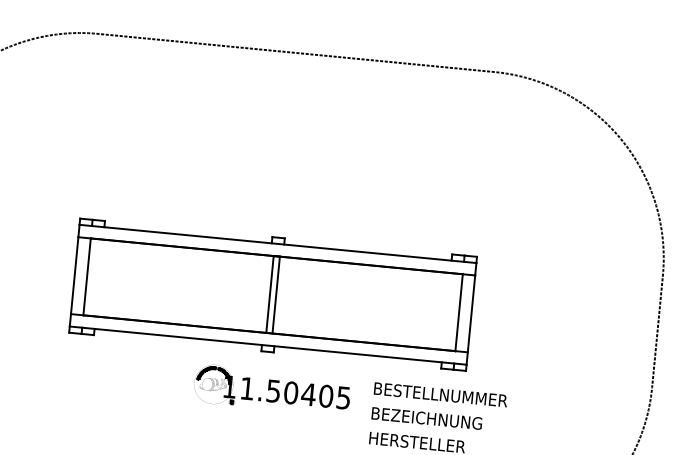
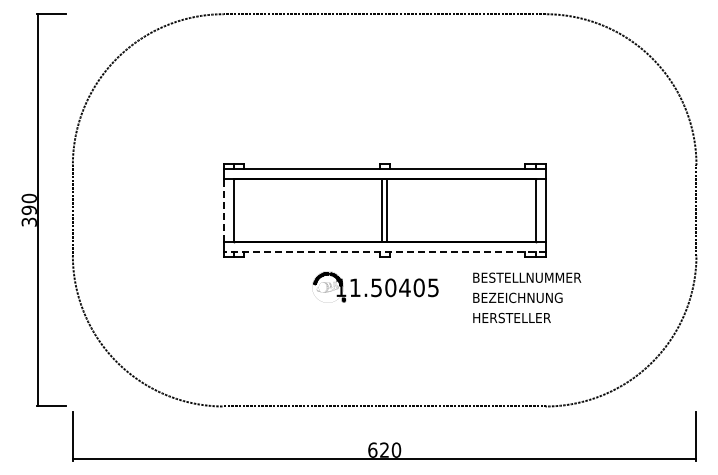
line: (74, 274) -> (223, 209), solid -> dashed
line: (268, 345) -> (384, 251), solid -> dashed
part: (272, 389) -> (375, 286), moved

